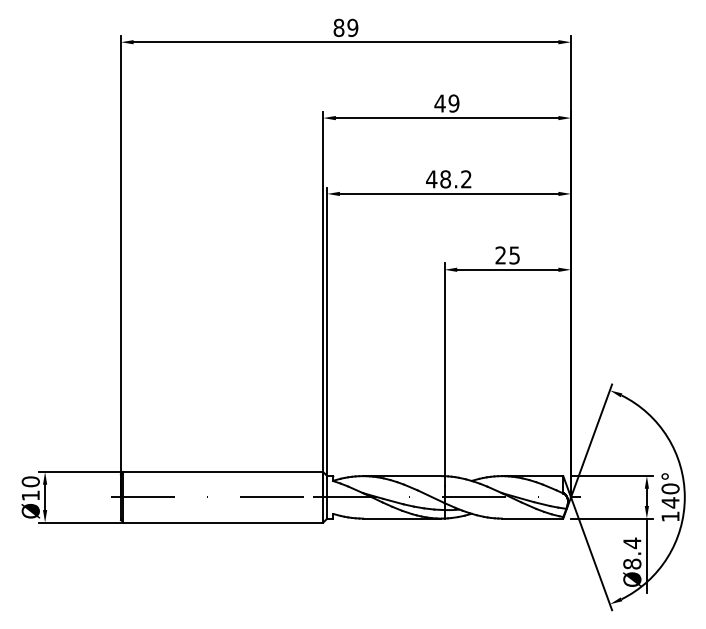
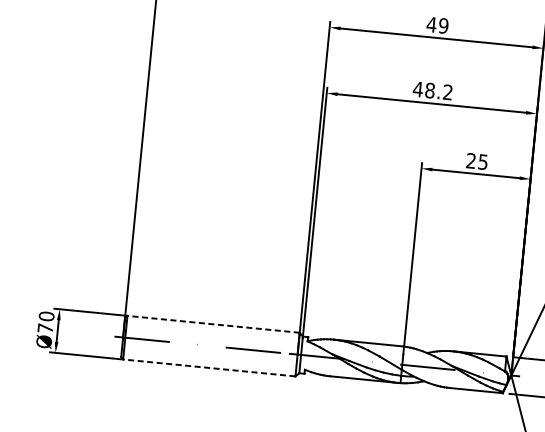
line: (223, 472) -> (213, 324), solid -> dashed
text: (30, 495) -> (45, 328), Ø10 -> Ø70
line: (223, 522) -> (209, 367), solid -> dashed

